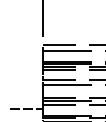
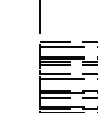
line: (25, 108) -> (23, 100), removed

